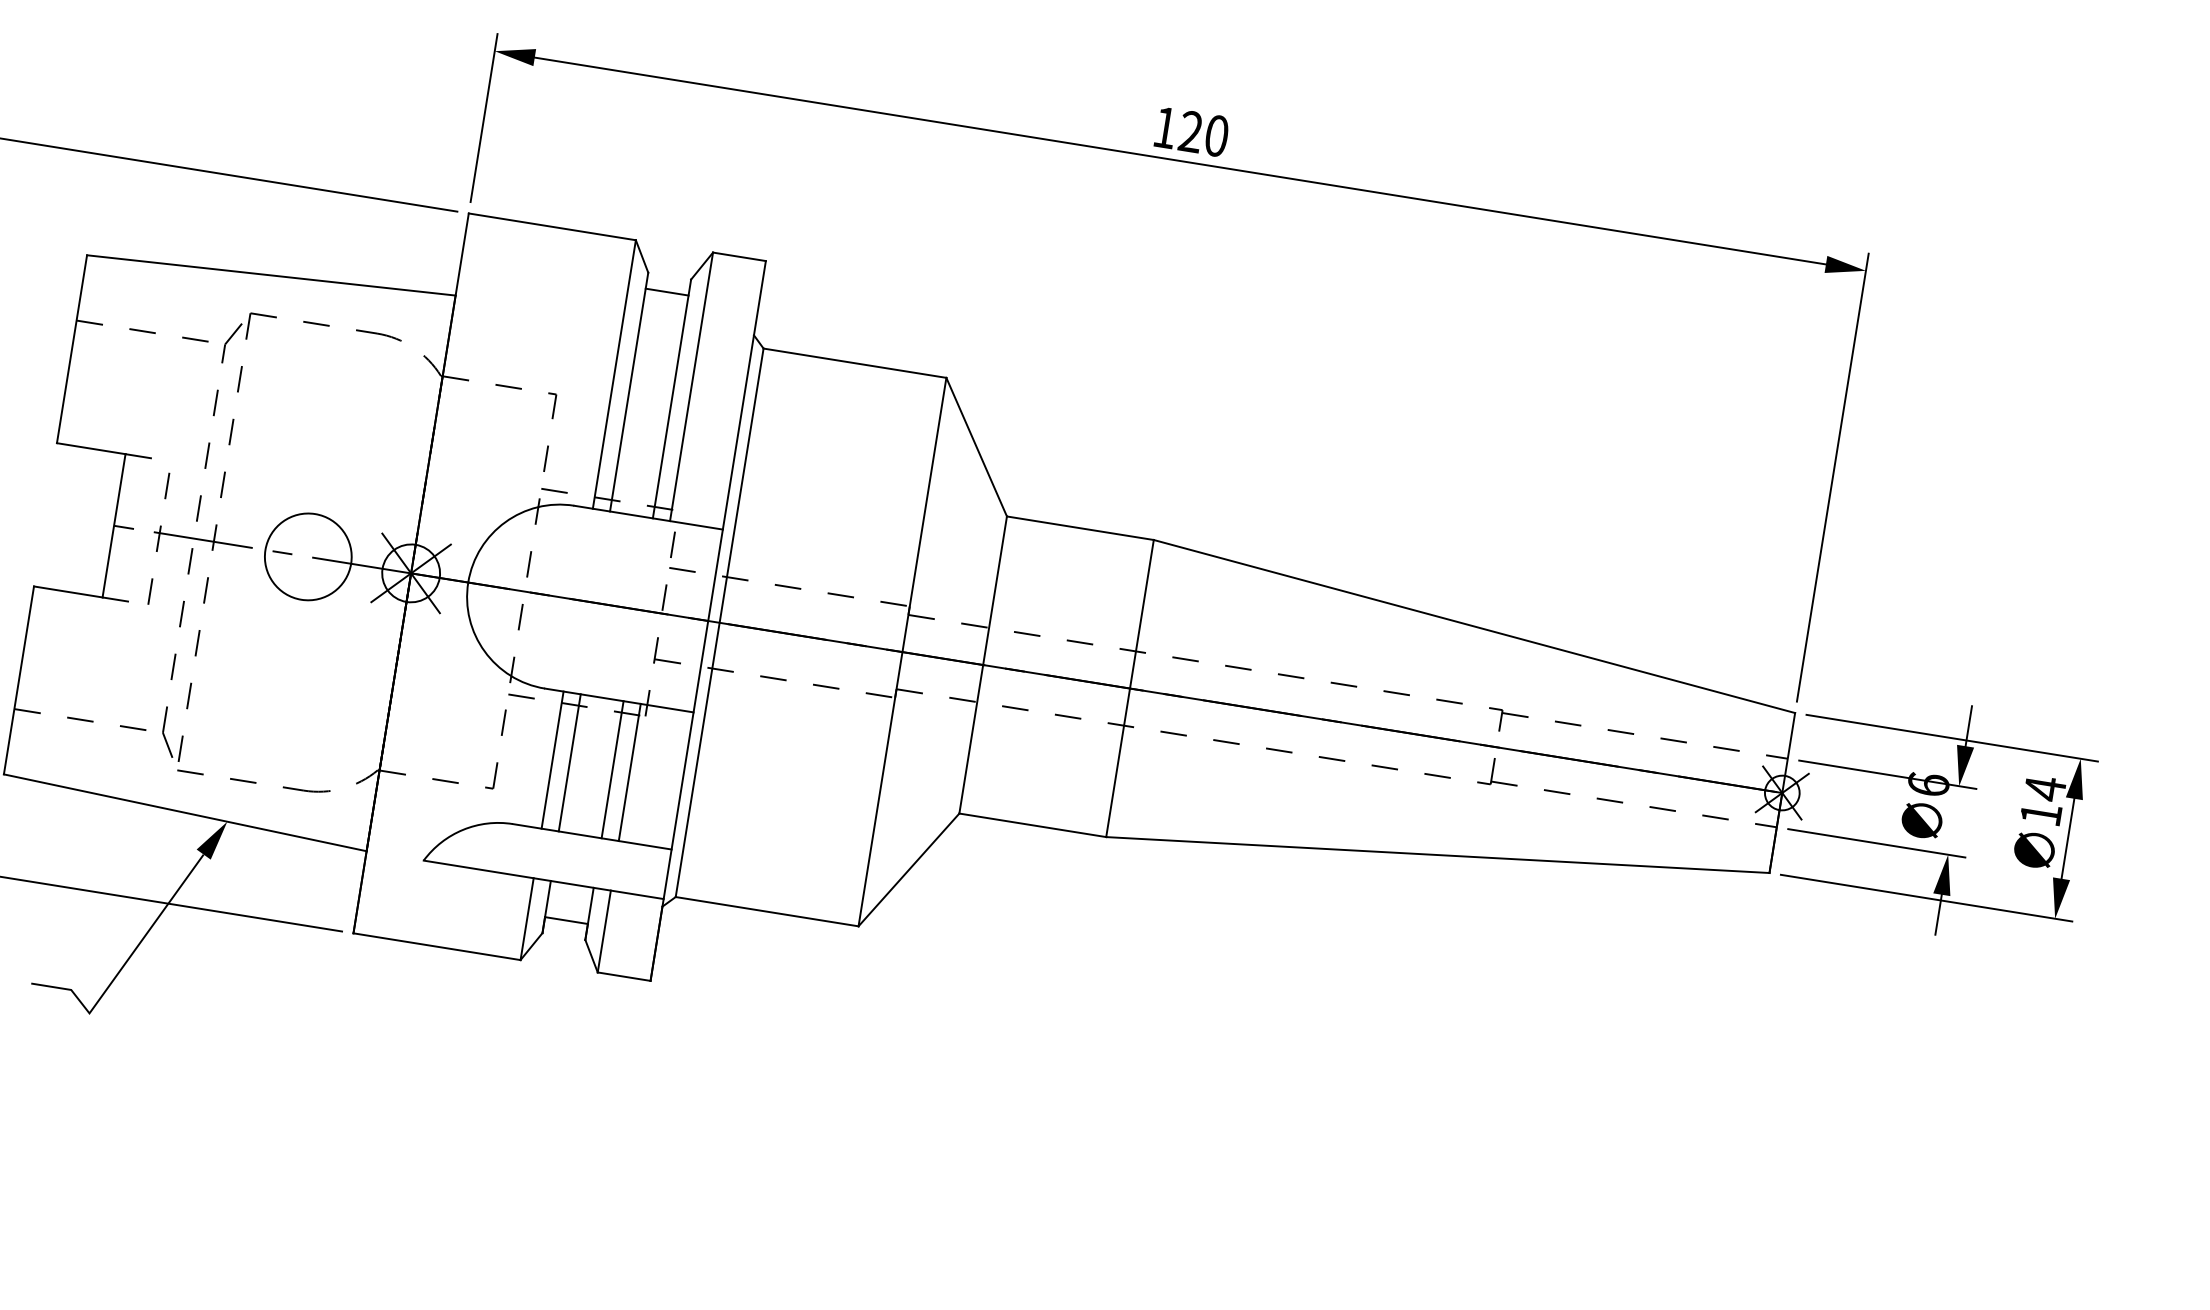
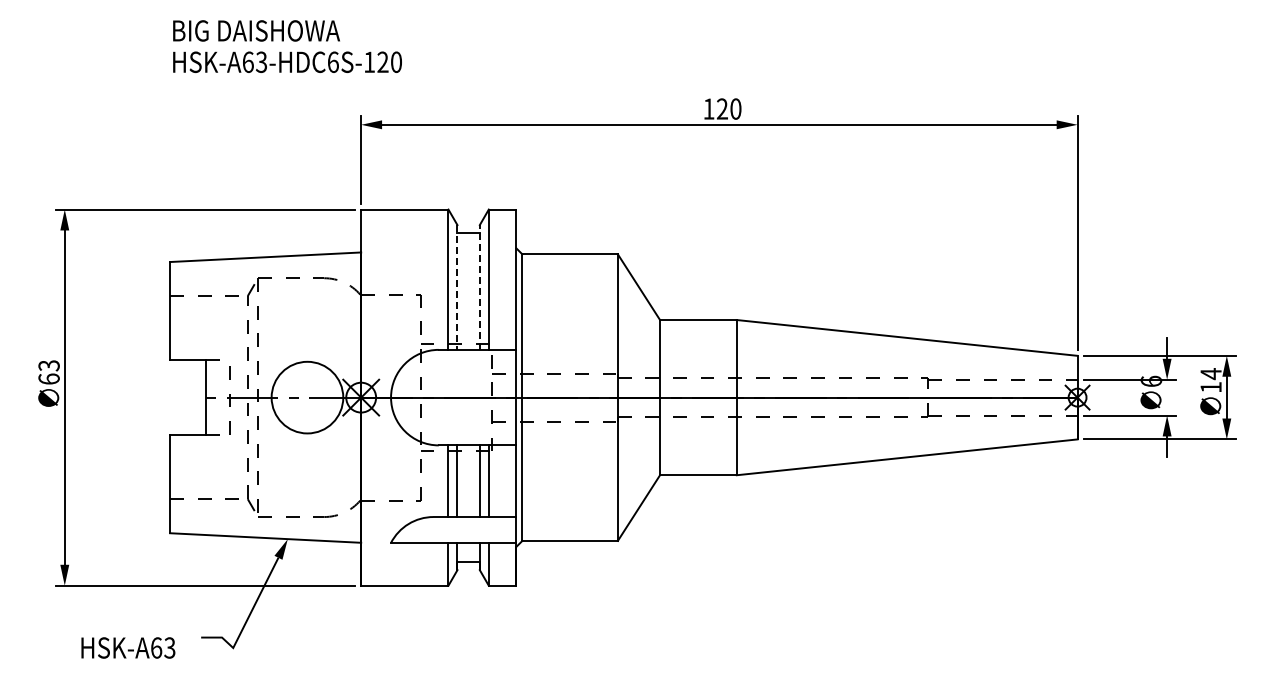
line: (629, 392) -> (457, 287), solid -> dashed
line: (671, 398) -> (479, 287), solid -> dashed
circle: (308, 556) -> (307, 397), size x1.6

